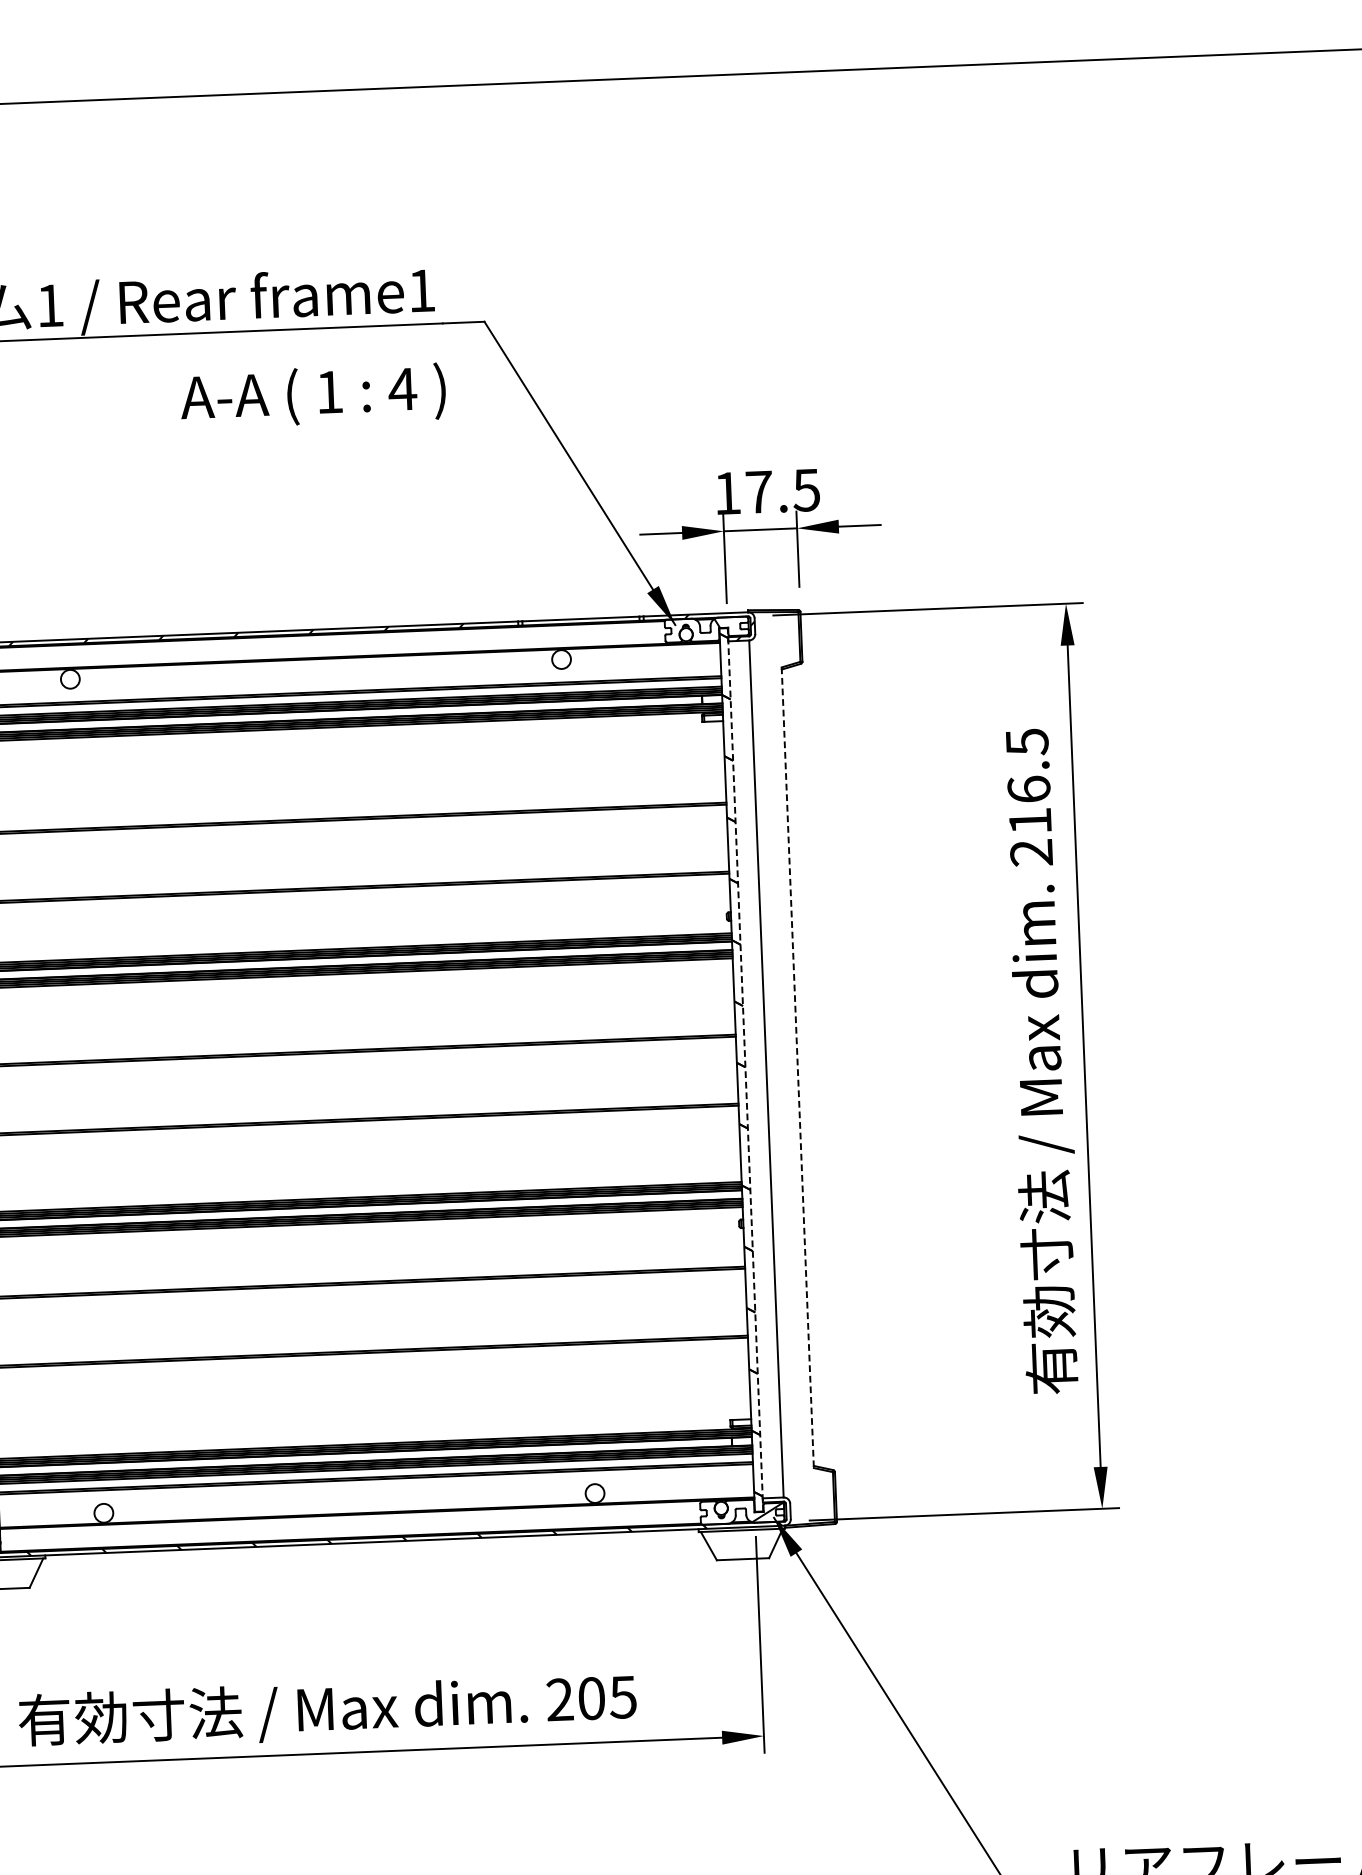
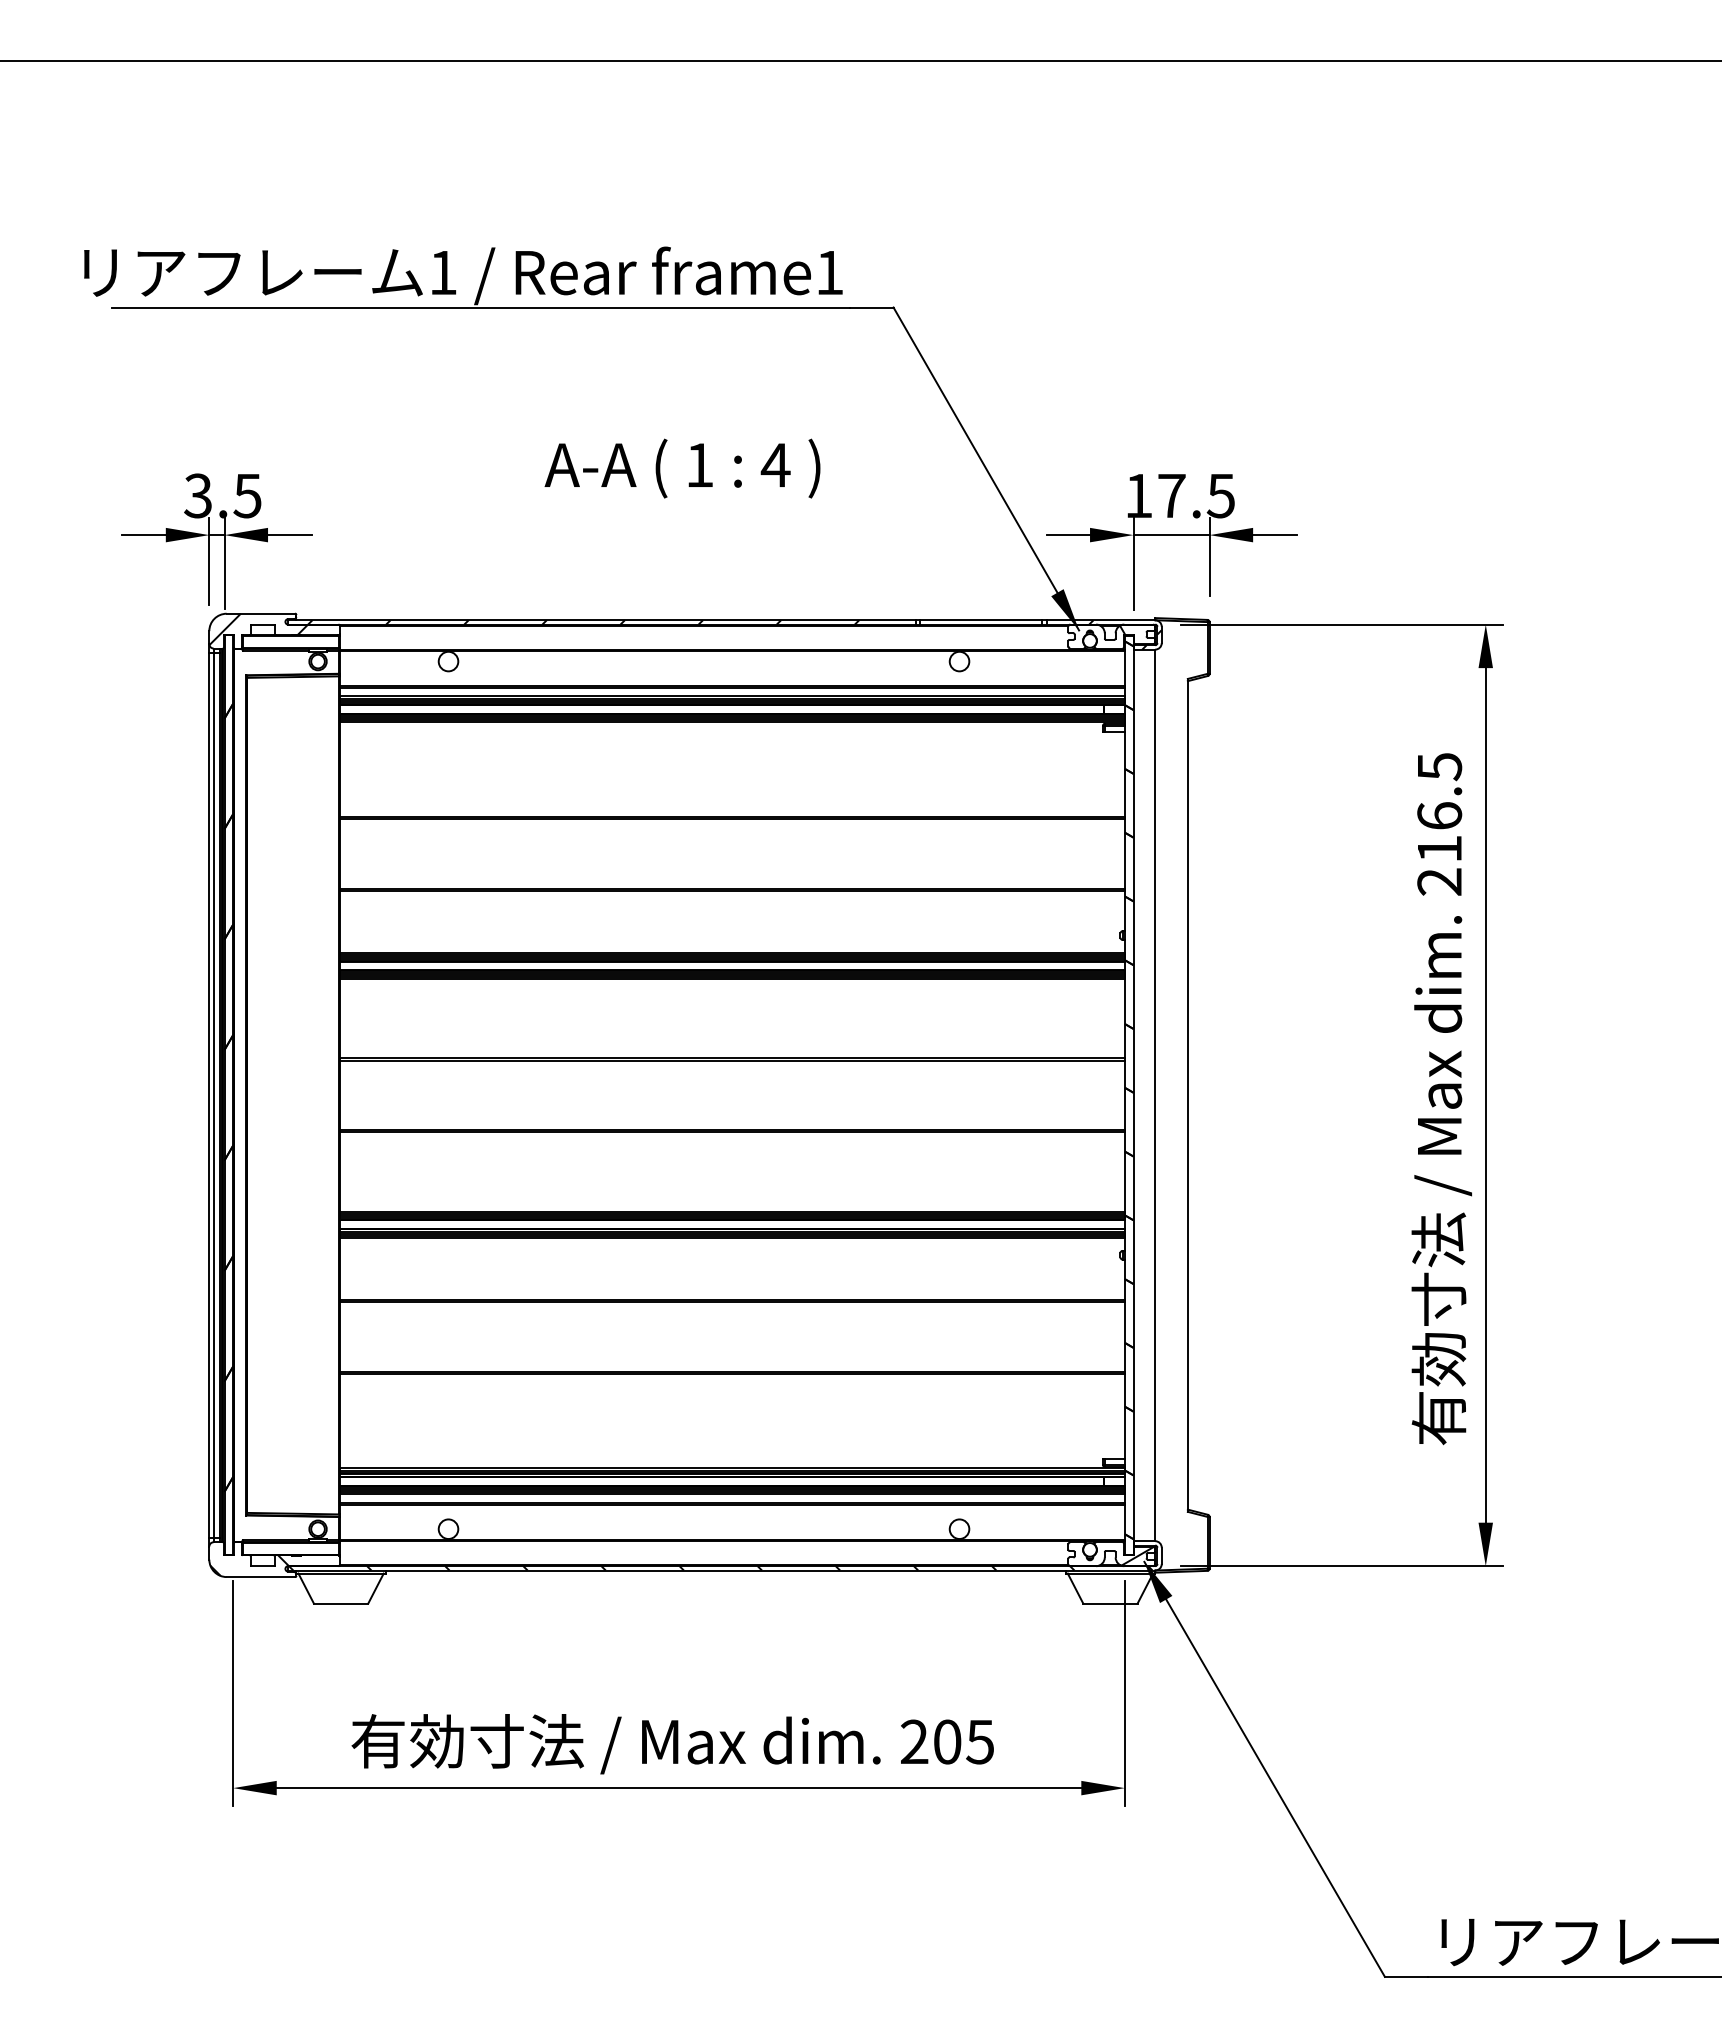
text: (313, 396) -> (682, 468), moved
line: (797, 1067) -> (1187, 1095), dashed -> solid
line: (745, 1068) -> (1133, 1094), dashed -> solid

